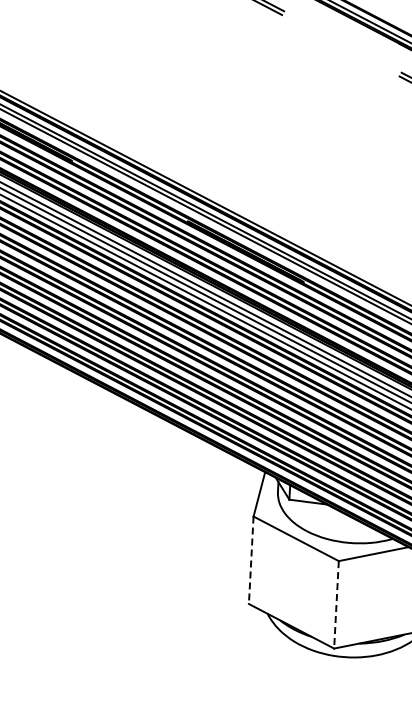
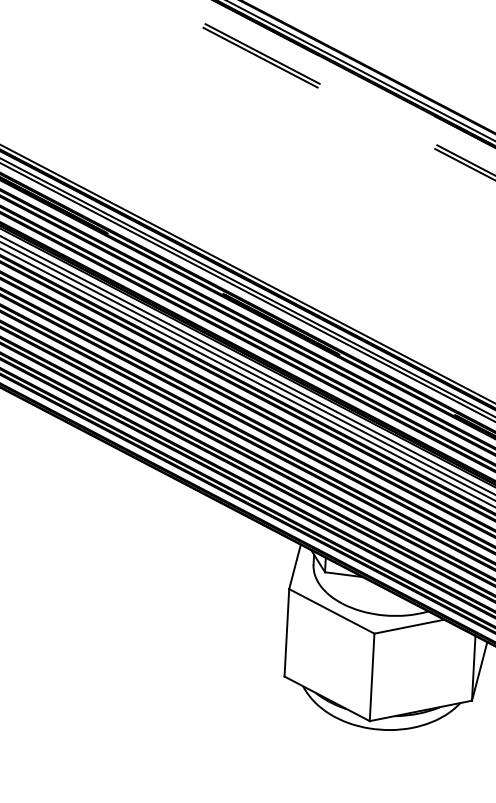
line: (250, 559) -> (286, 632), dashed -> solid
line: (336, 604) -> (372, 677), dashed -> solid

